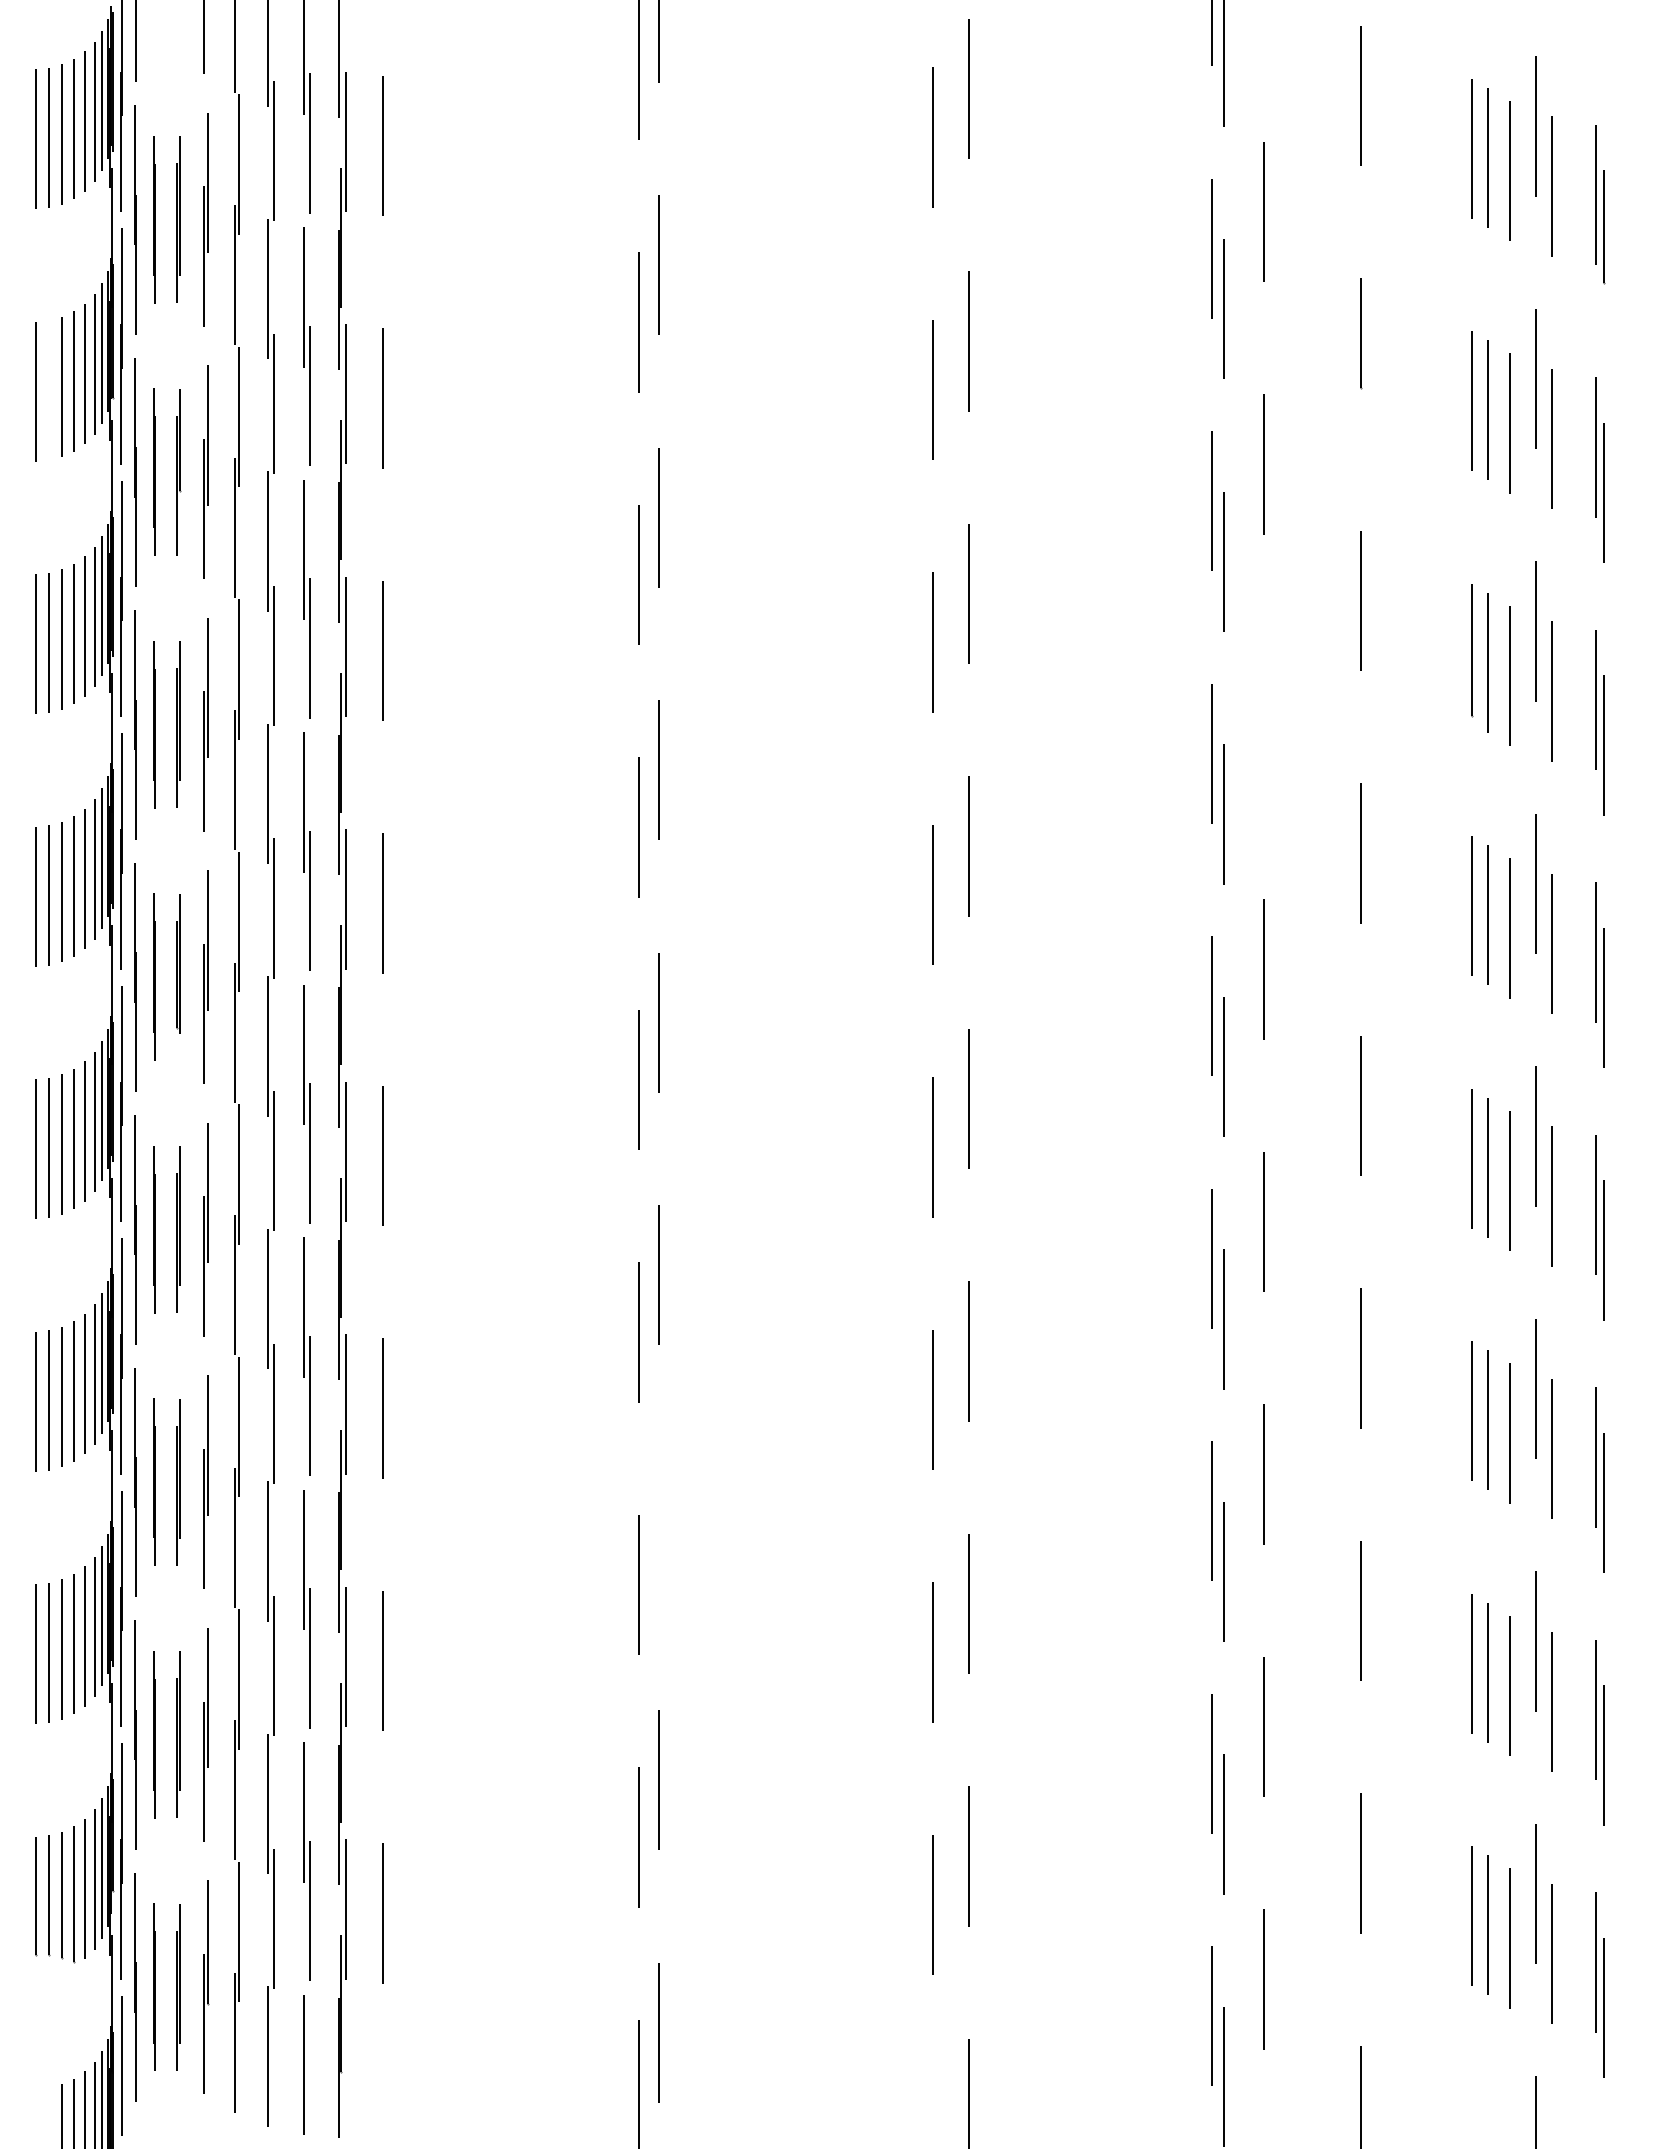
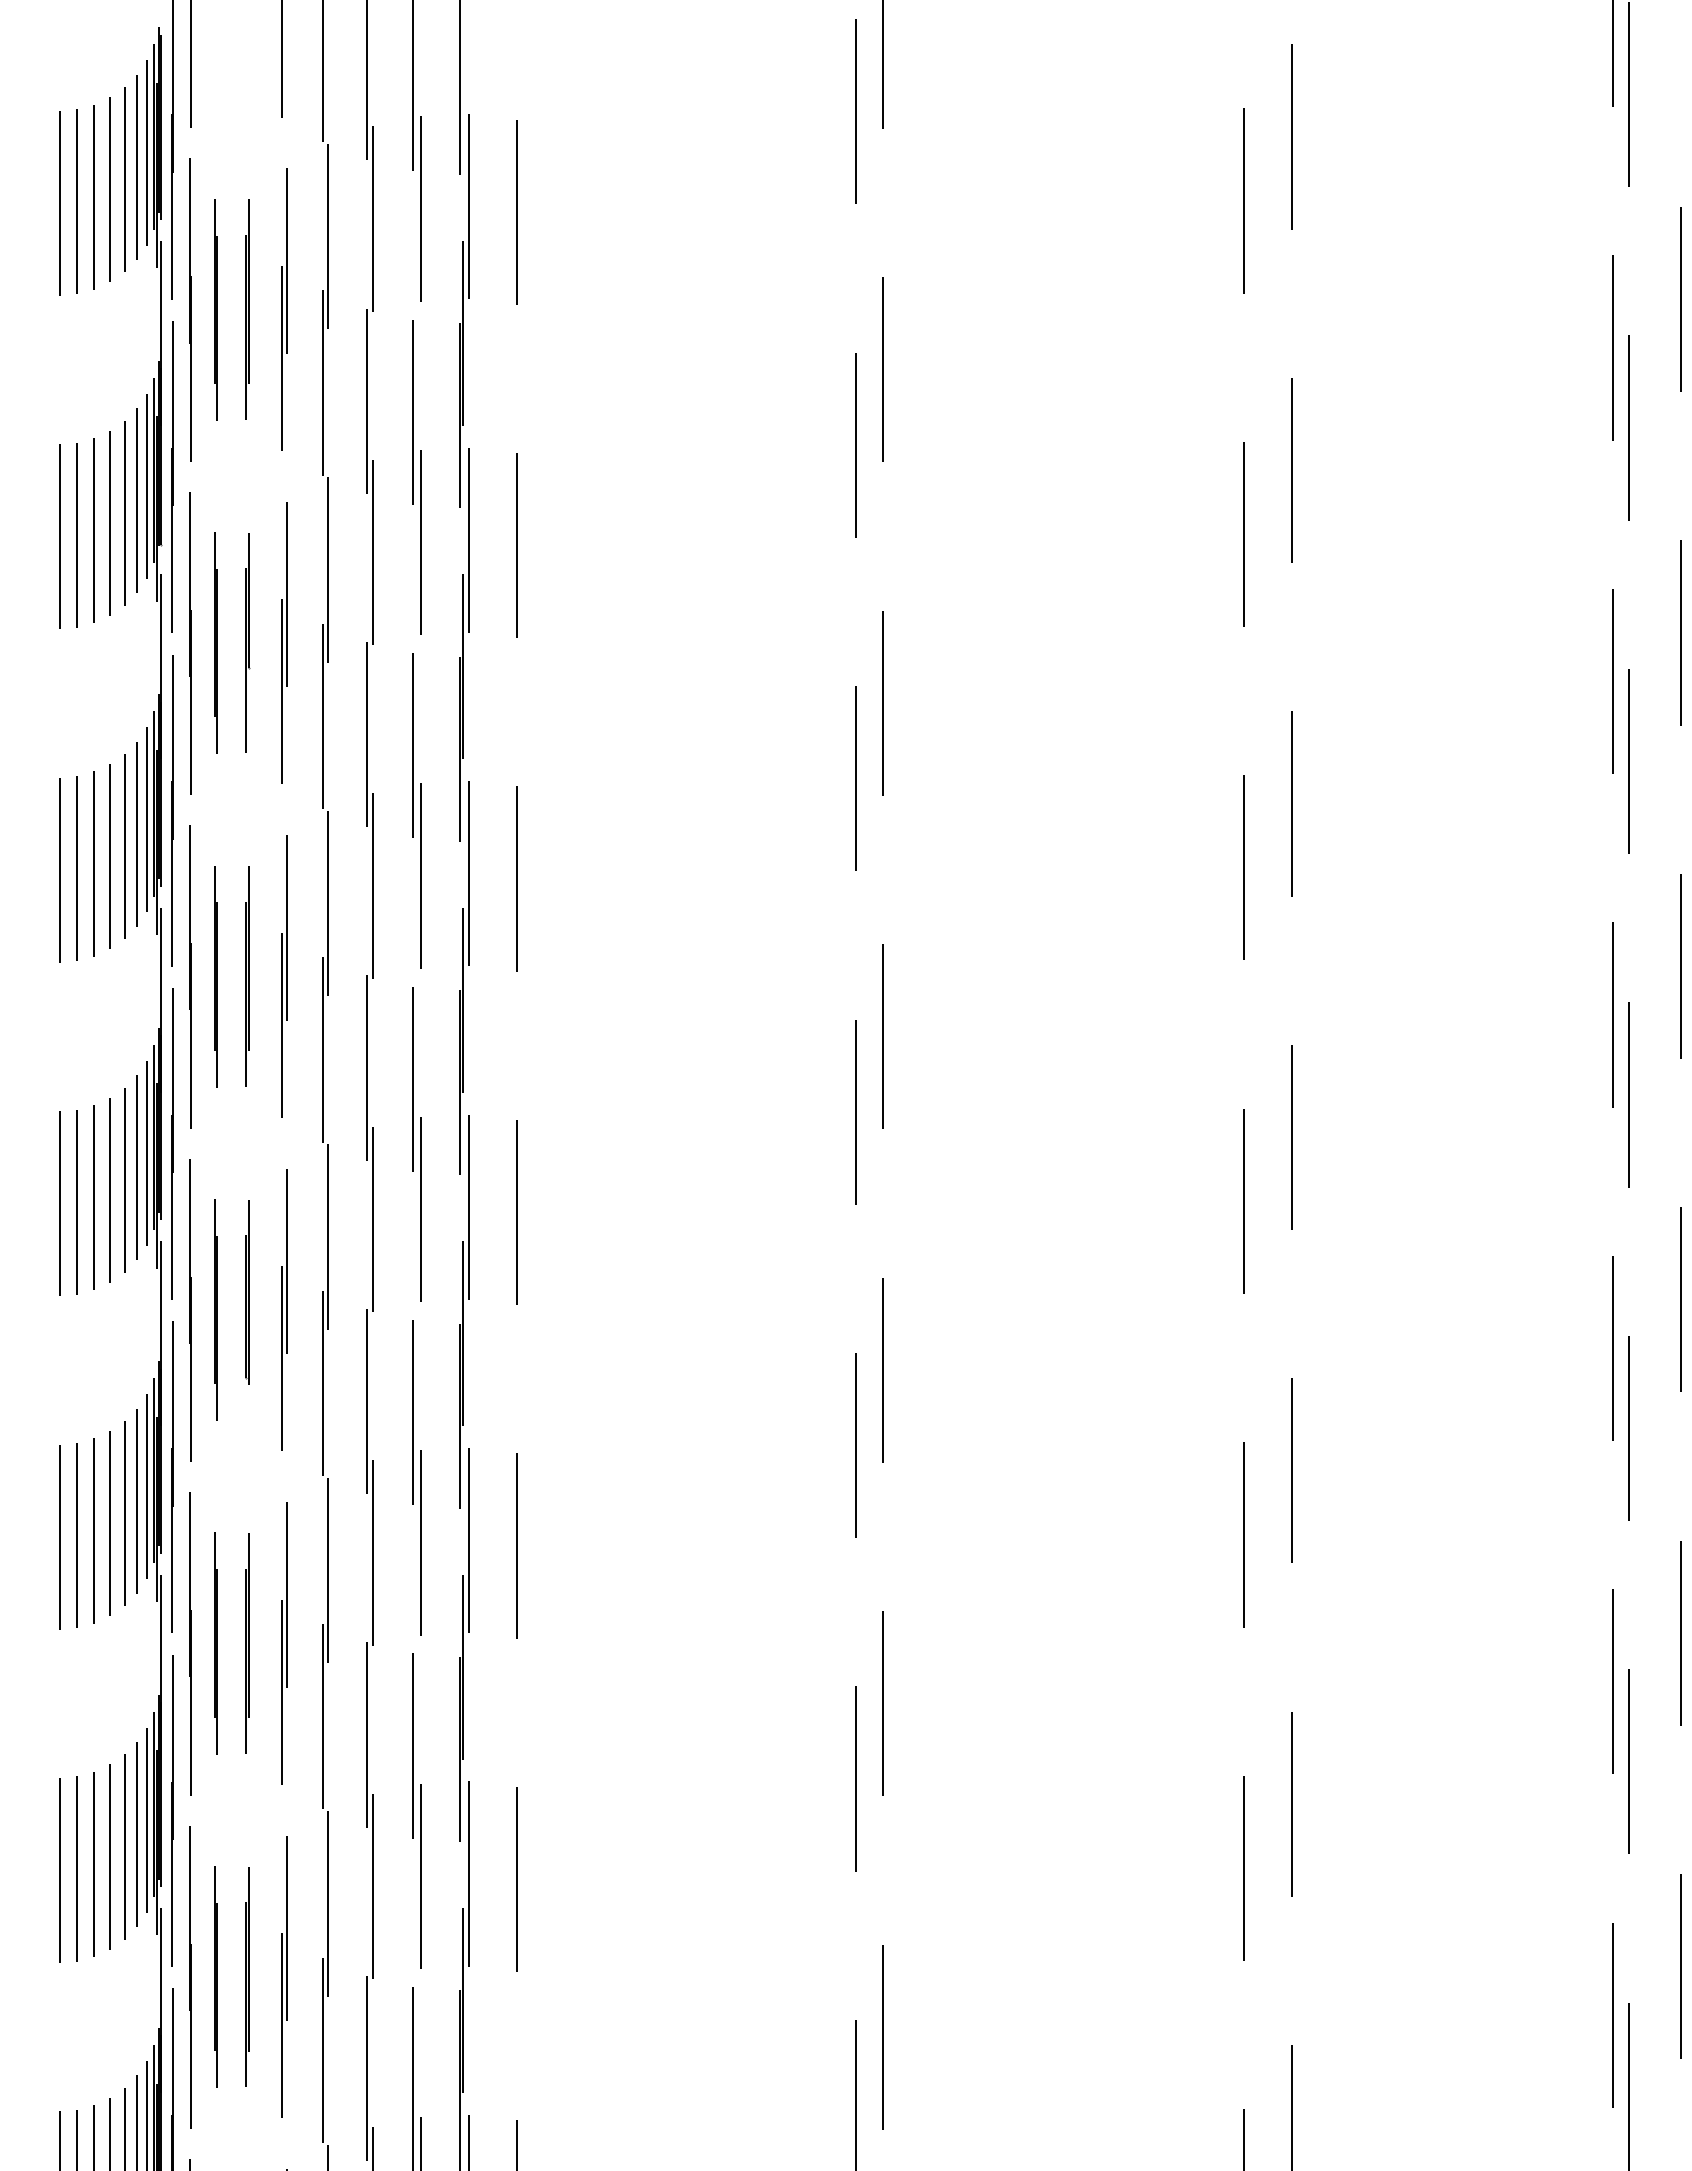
line: (49, 390) -> (77, 535), added
line: (1263, 716) -> (1680, 965), added
line: (659, 1527) -> (883, 2036), added

